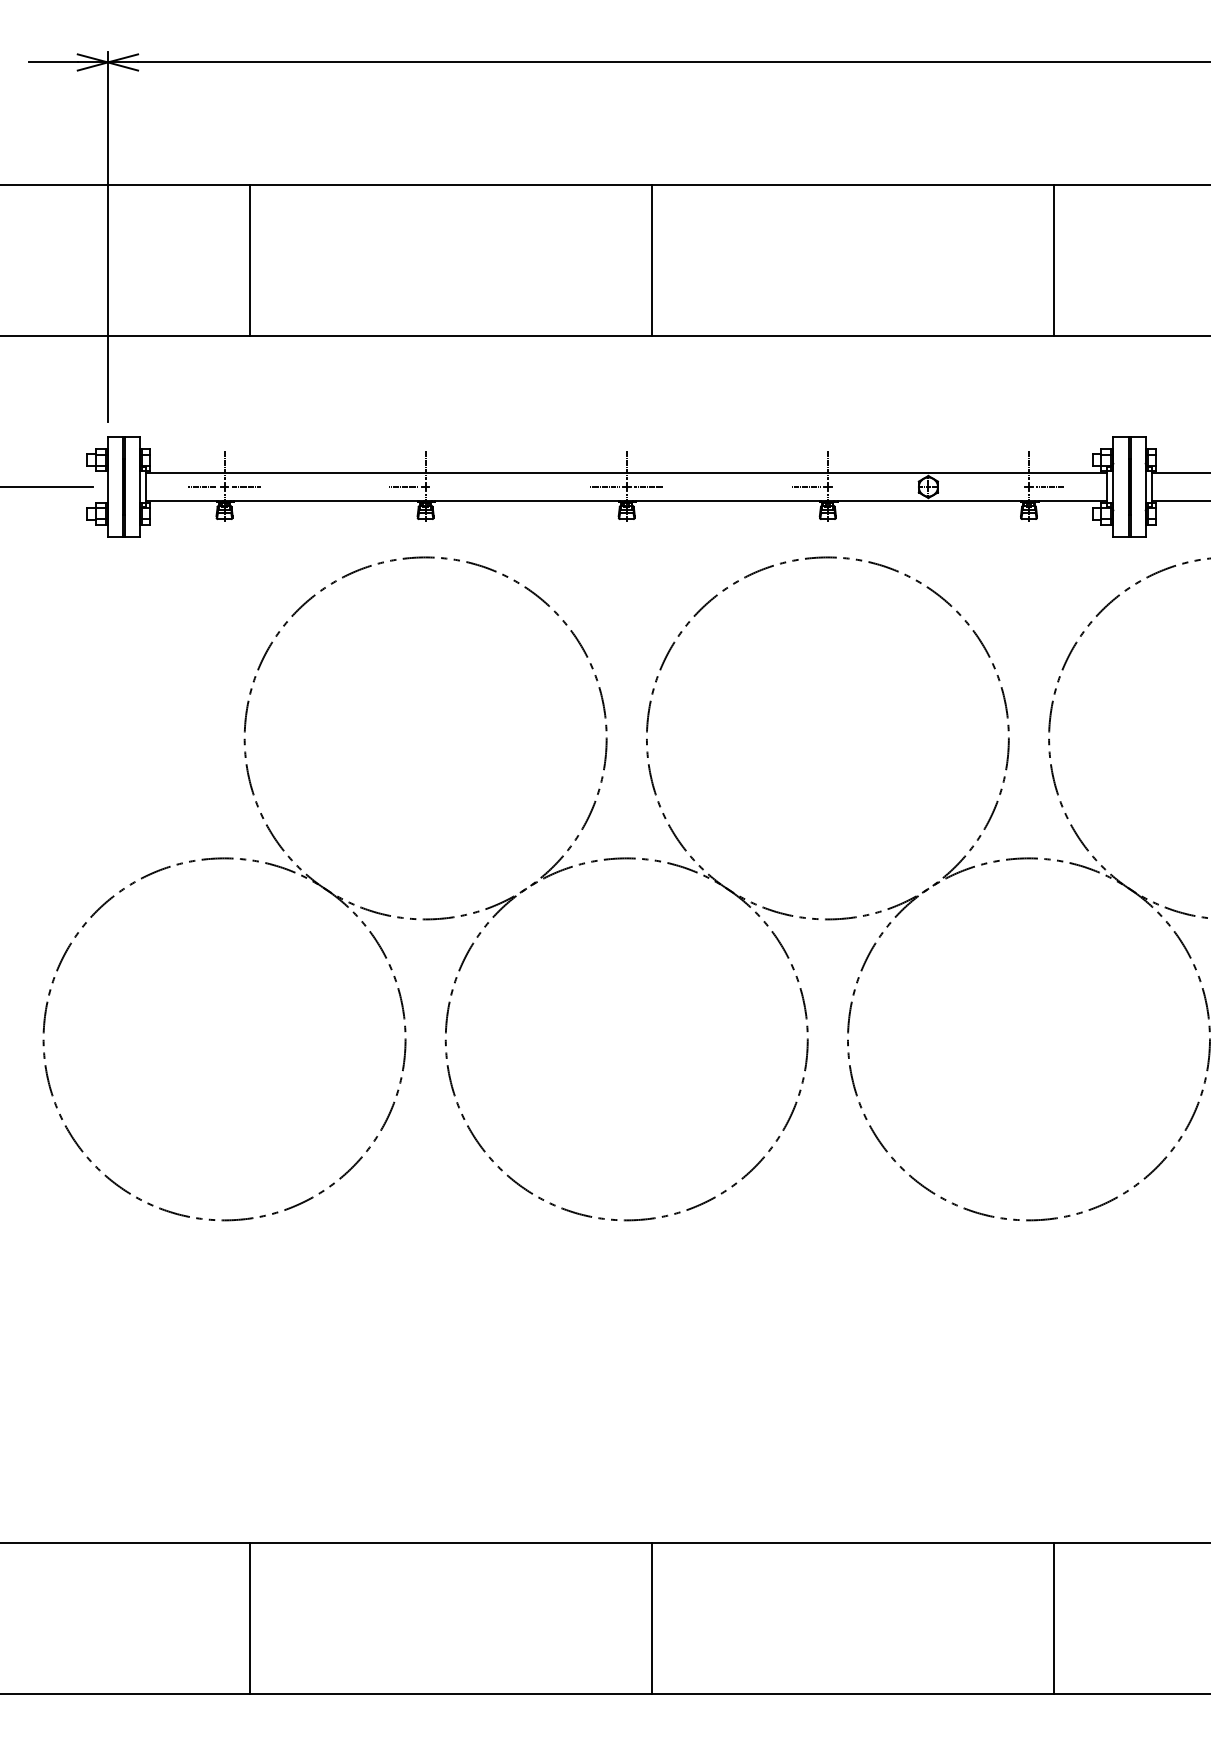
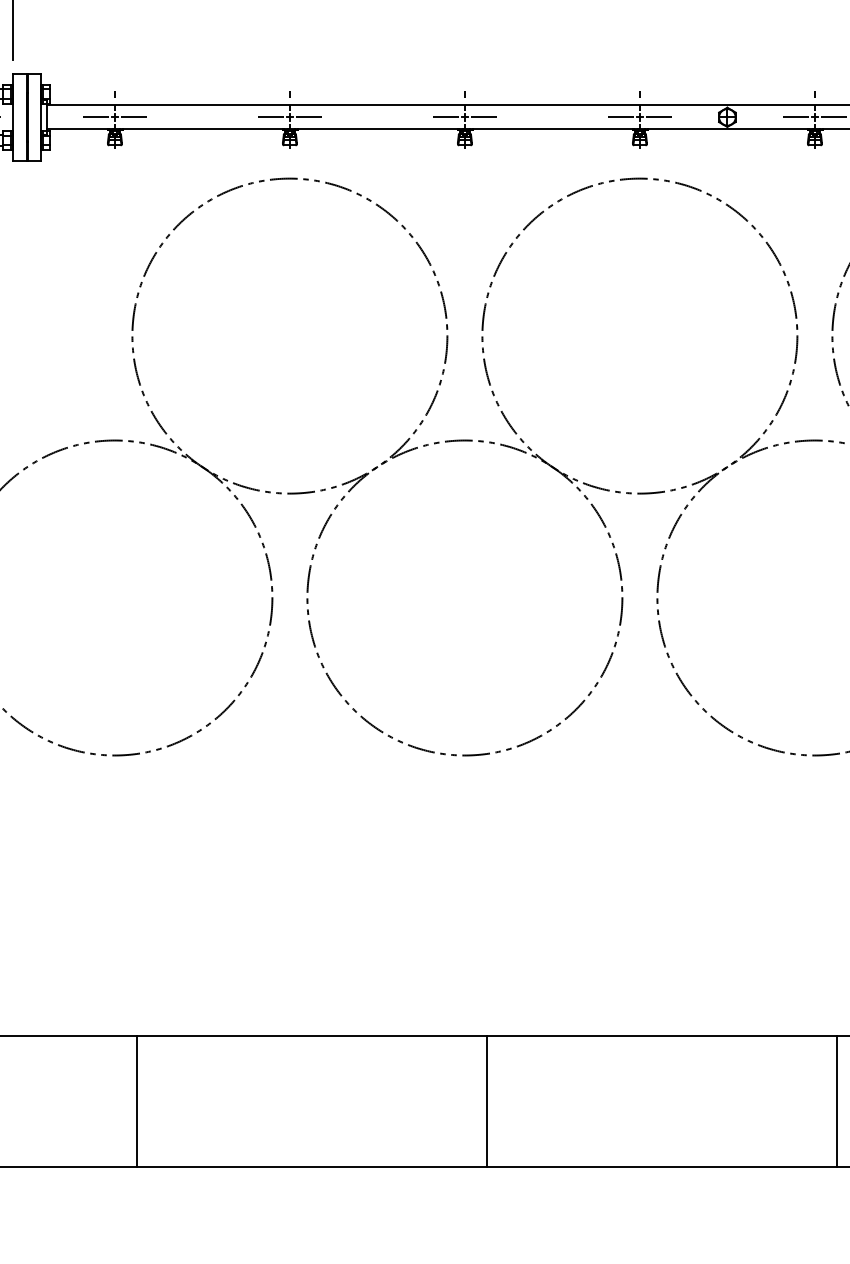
line: (447, 487) -> (308, 117), added
line: (849, 487) -> (658, 117), added
line: (1006, 487) -> (795, 117), added

